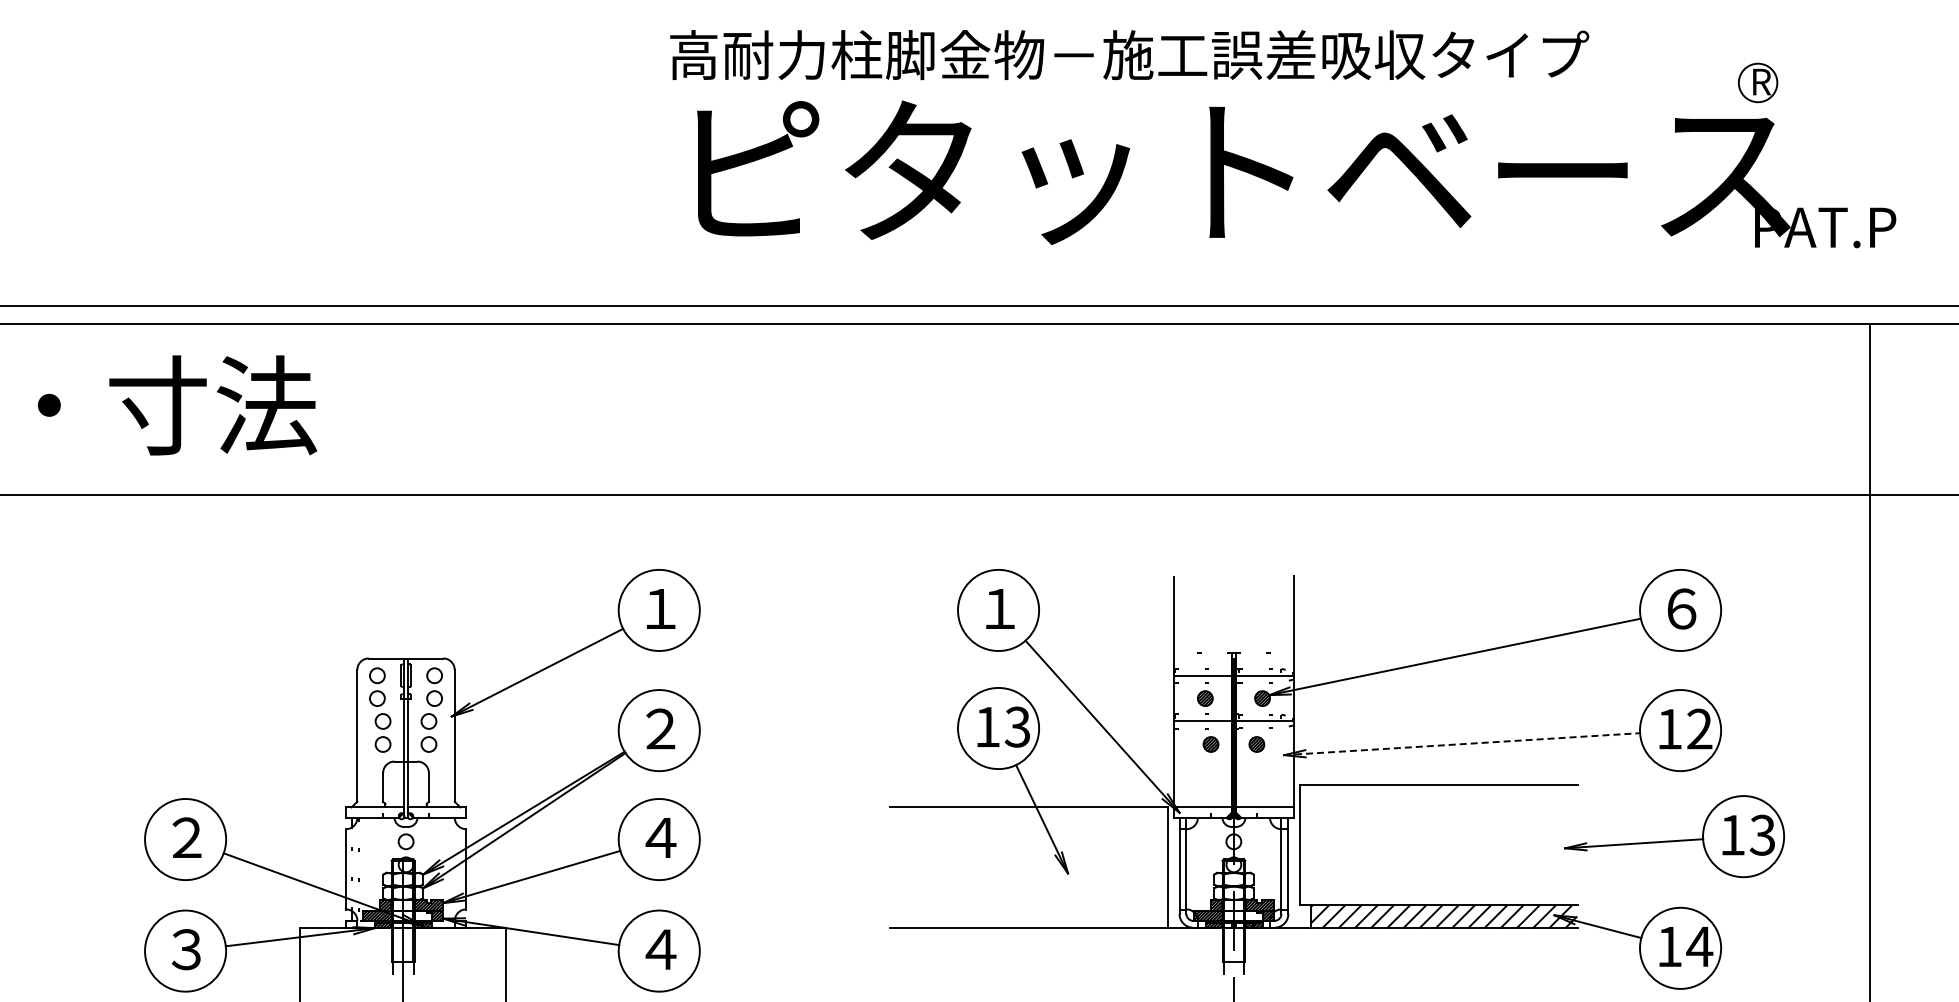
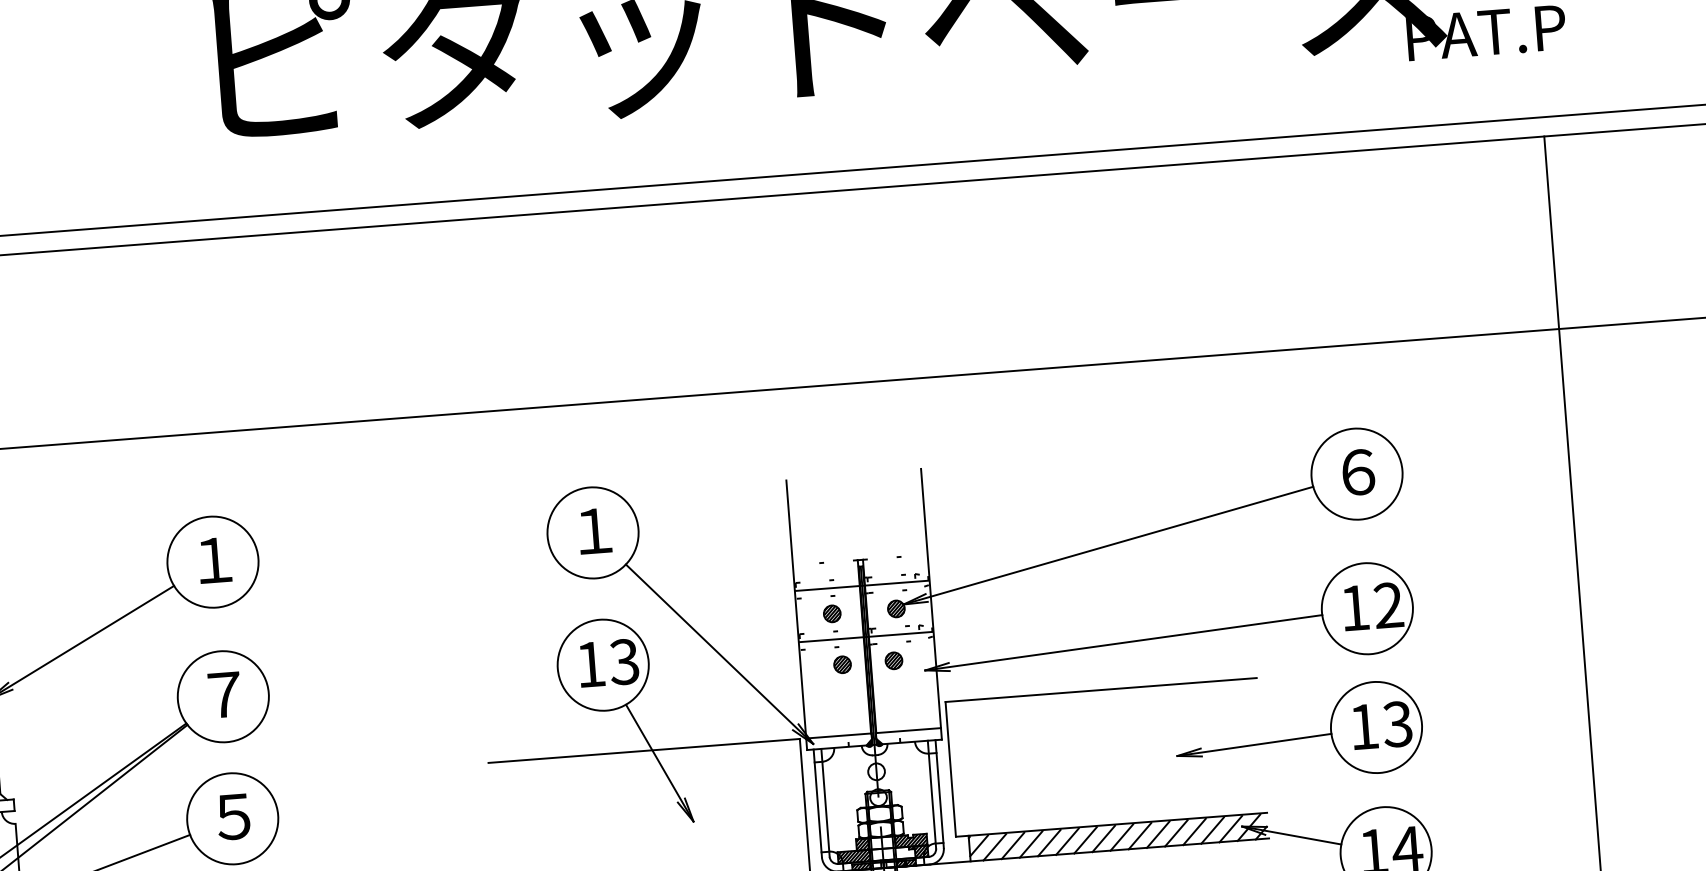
text: (660, 728) -> (224, 694), ２ -> ７
line: (1462, 744) -> (1124, 643), dashed -> solid
part: (1674, 836) -> (1299, 733), moved
text: (660, 838) -> (234, 817), ４ -> ５

